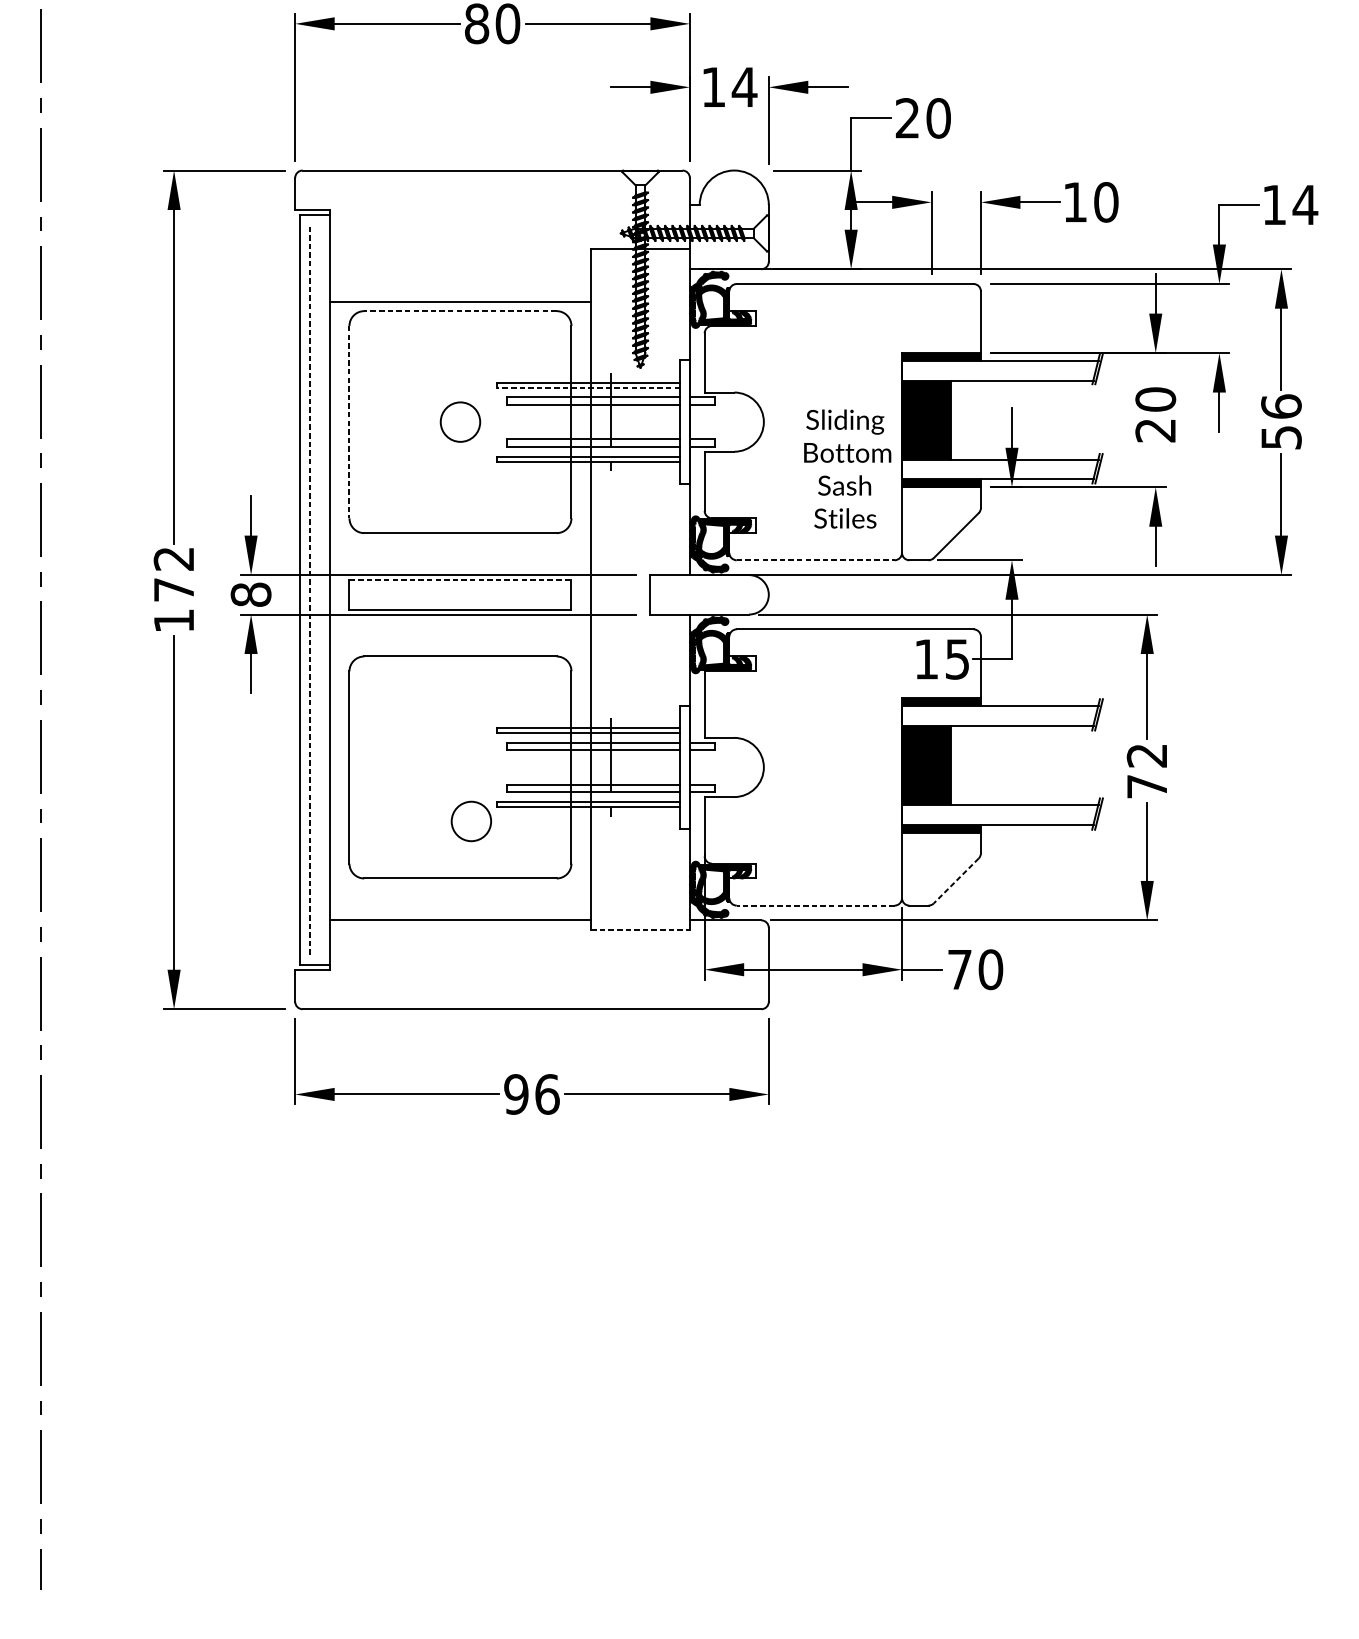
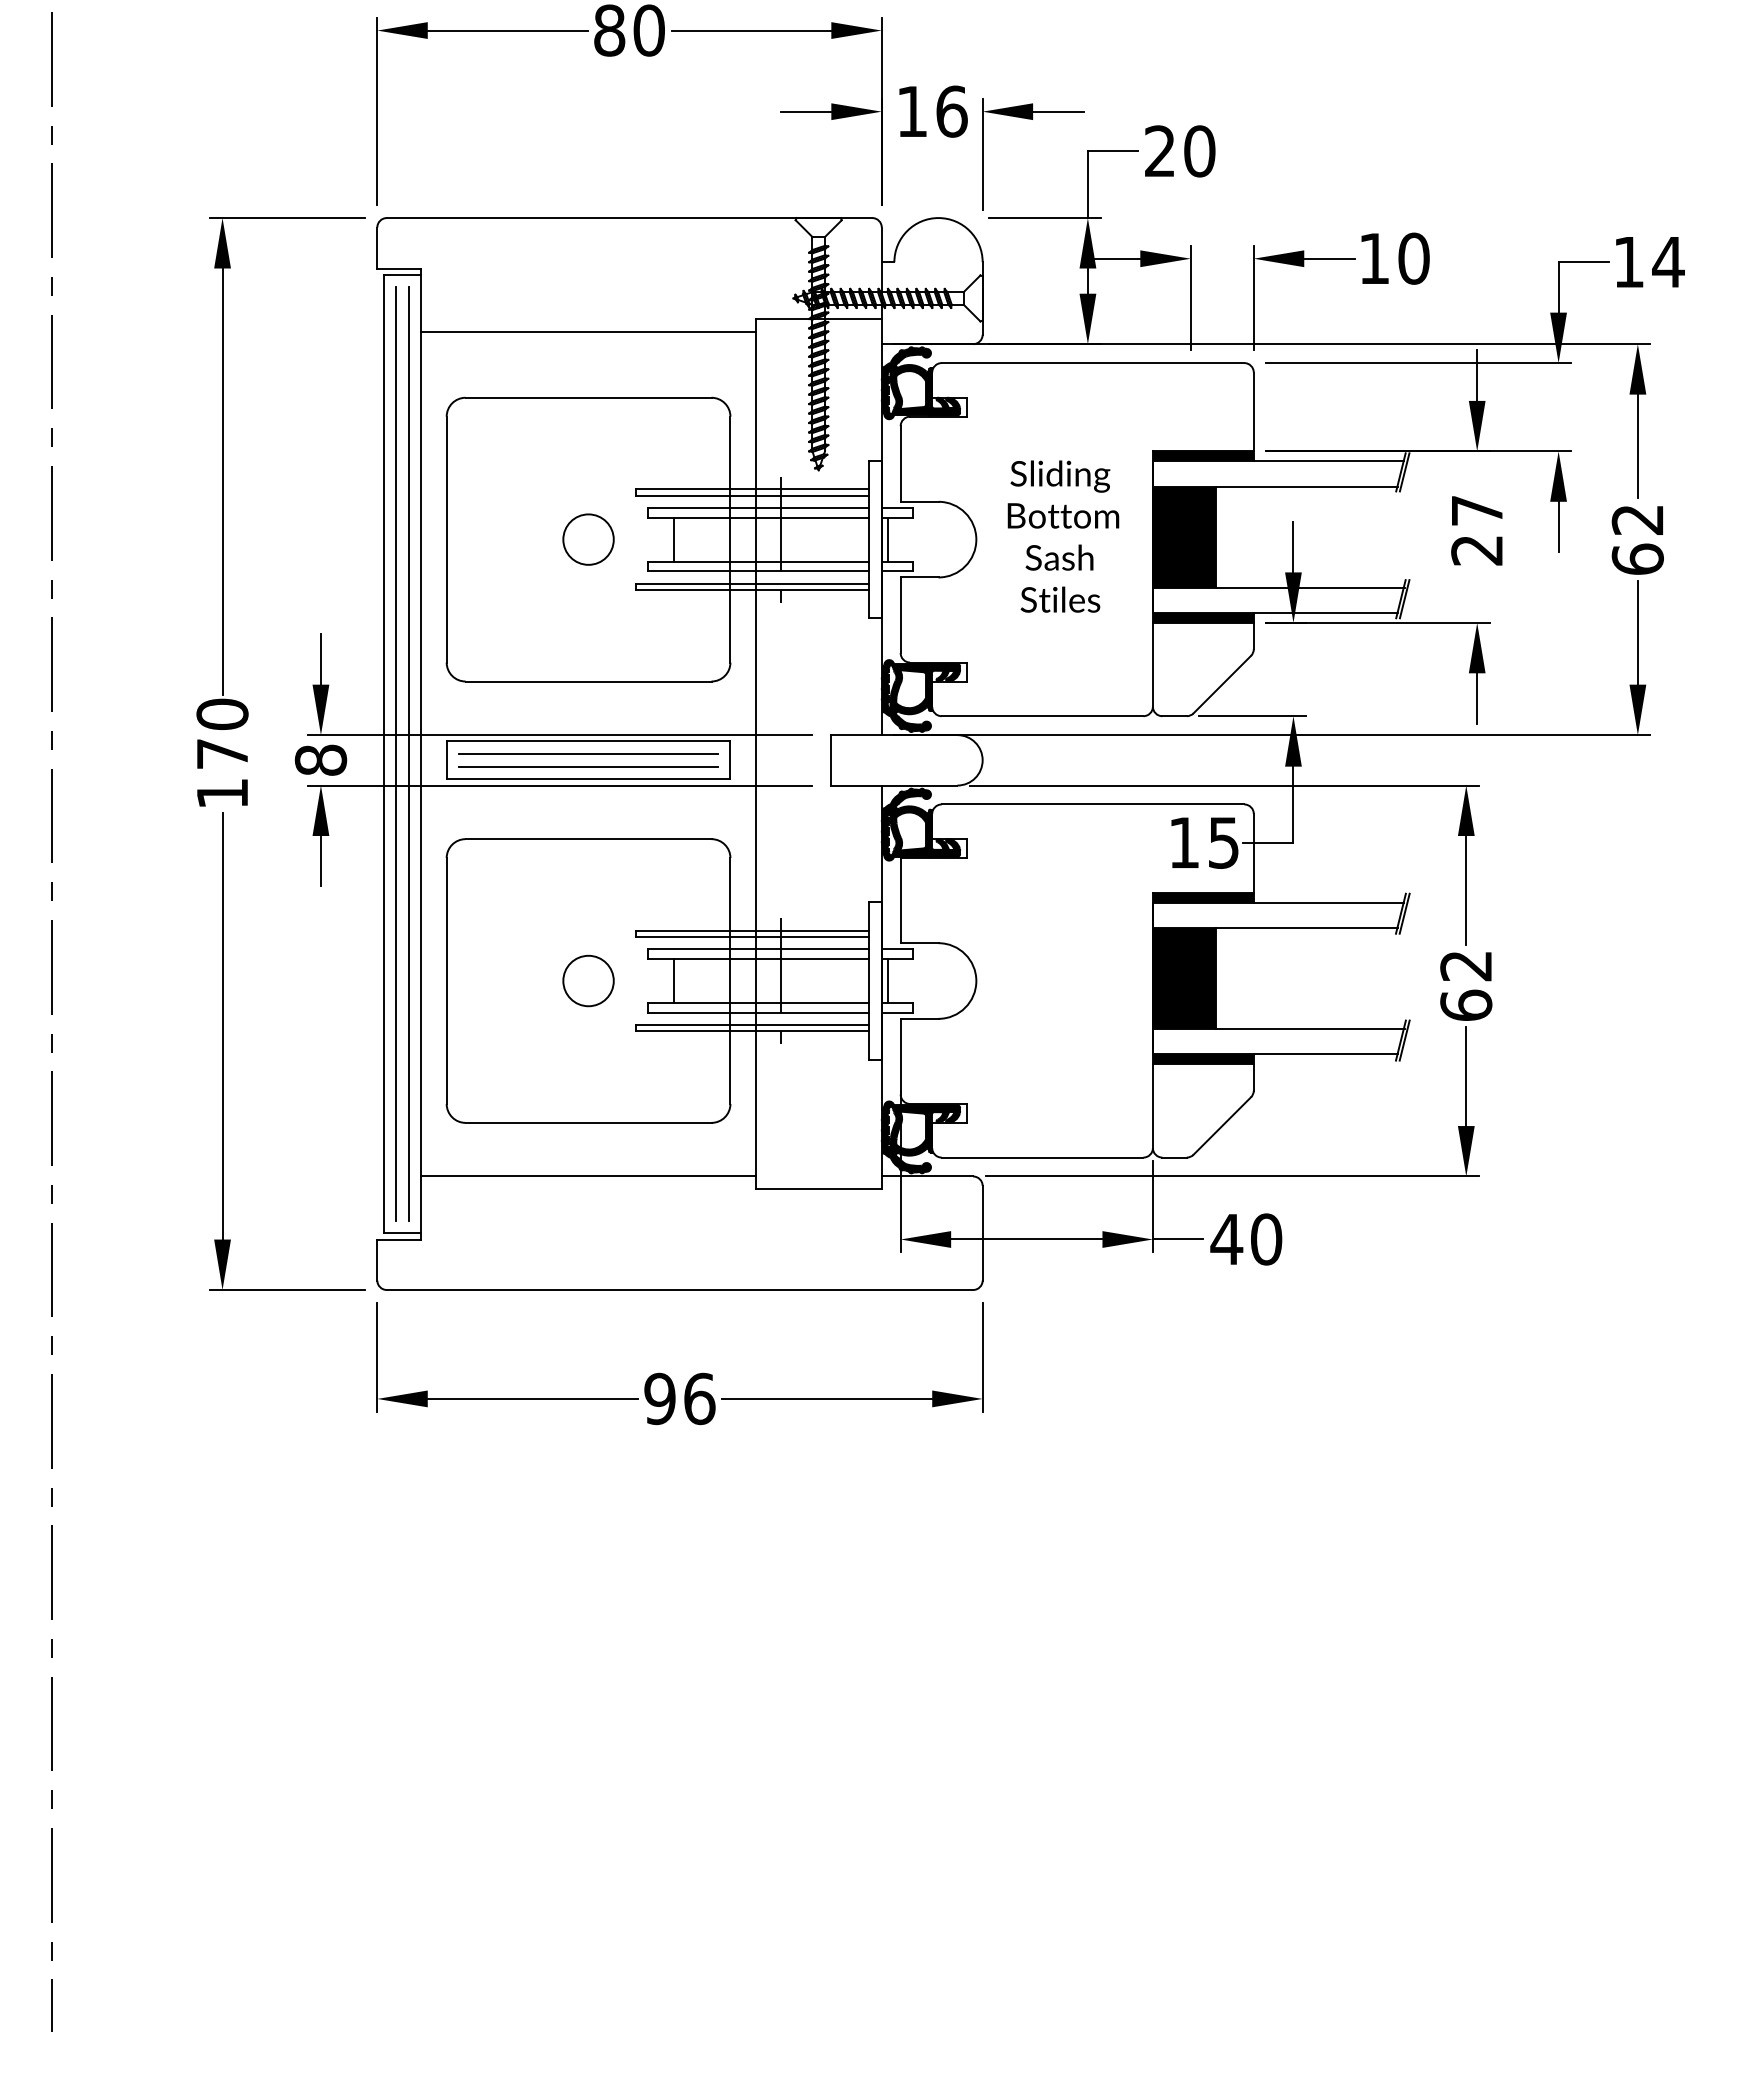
text: (744, 87) -> (951, 111), 14 -> 16
line: (460, 301) -> (588, 331), moved
line: (460, 310) -> (588, 397), dashed -> solid
line: (588, 387) -> (752, 495), dashed -> solid
text: (1155, 399) -> (1477, 510), 20 -> 27
line: (349, 422) -> (446, 539), dashed -> solid
line: (526, 422) -> (673, 539), added
line: (695, 422) -> (888, 539), added
text: (1281, 422) -> (1637, 539), 56 -> 62
text: (847, 468) -> (1063, 536), moved
text: (174, 558) -> (222, 714), 172 -> 170
line: (815, 560) -> (1042, 716), dashed -> solid
line: (460, 580) -> (588, 741), dashed -> solid
line: (319, 589) -> (408, 753), added
line: (310, 590) -> (396, 754), dashed -> solid
line: (460, 590) -> (588, 754), added
line: (460, 599) -> (588, 766), added
line: (526, 767) -> (673, 980), added
line: (695, 767) -> (888, 980), added
text: (1147, 785) -> (1466, 1004), 72 -> 62
circle: (471, 821) -> (588, 980), moved
line: (956, 881) -> (1222, 1126), dashed -> solid
line: (815, 905) -> (1042, 1157), dashed -> solid
line: (641, 930) -> (819, 1189), dashed -> solid
text: (959, 969) -> (1226, 1239), 70 -> 40

